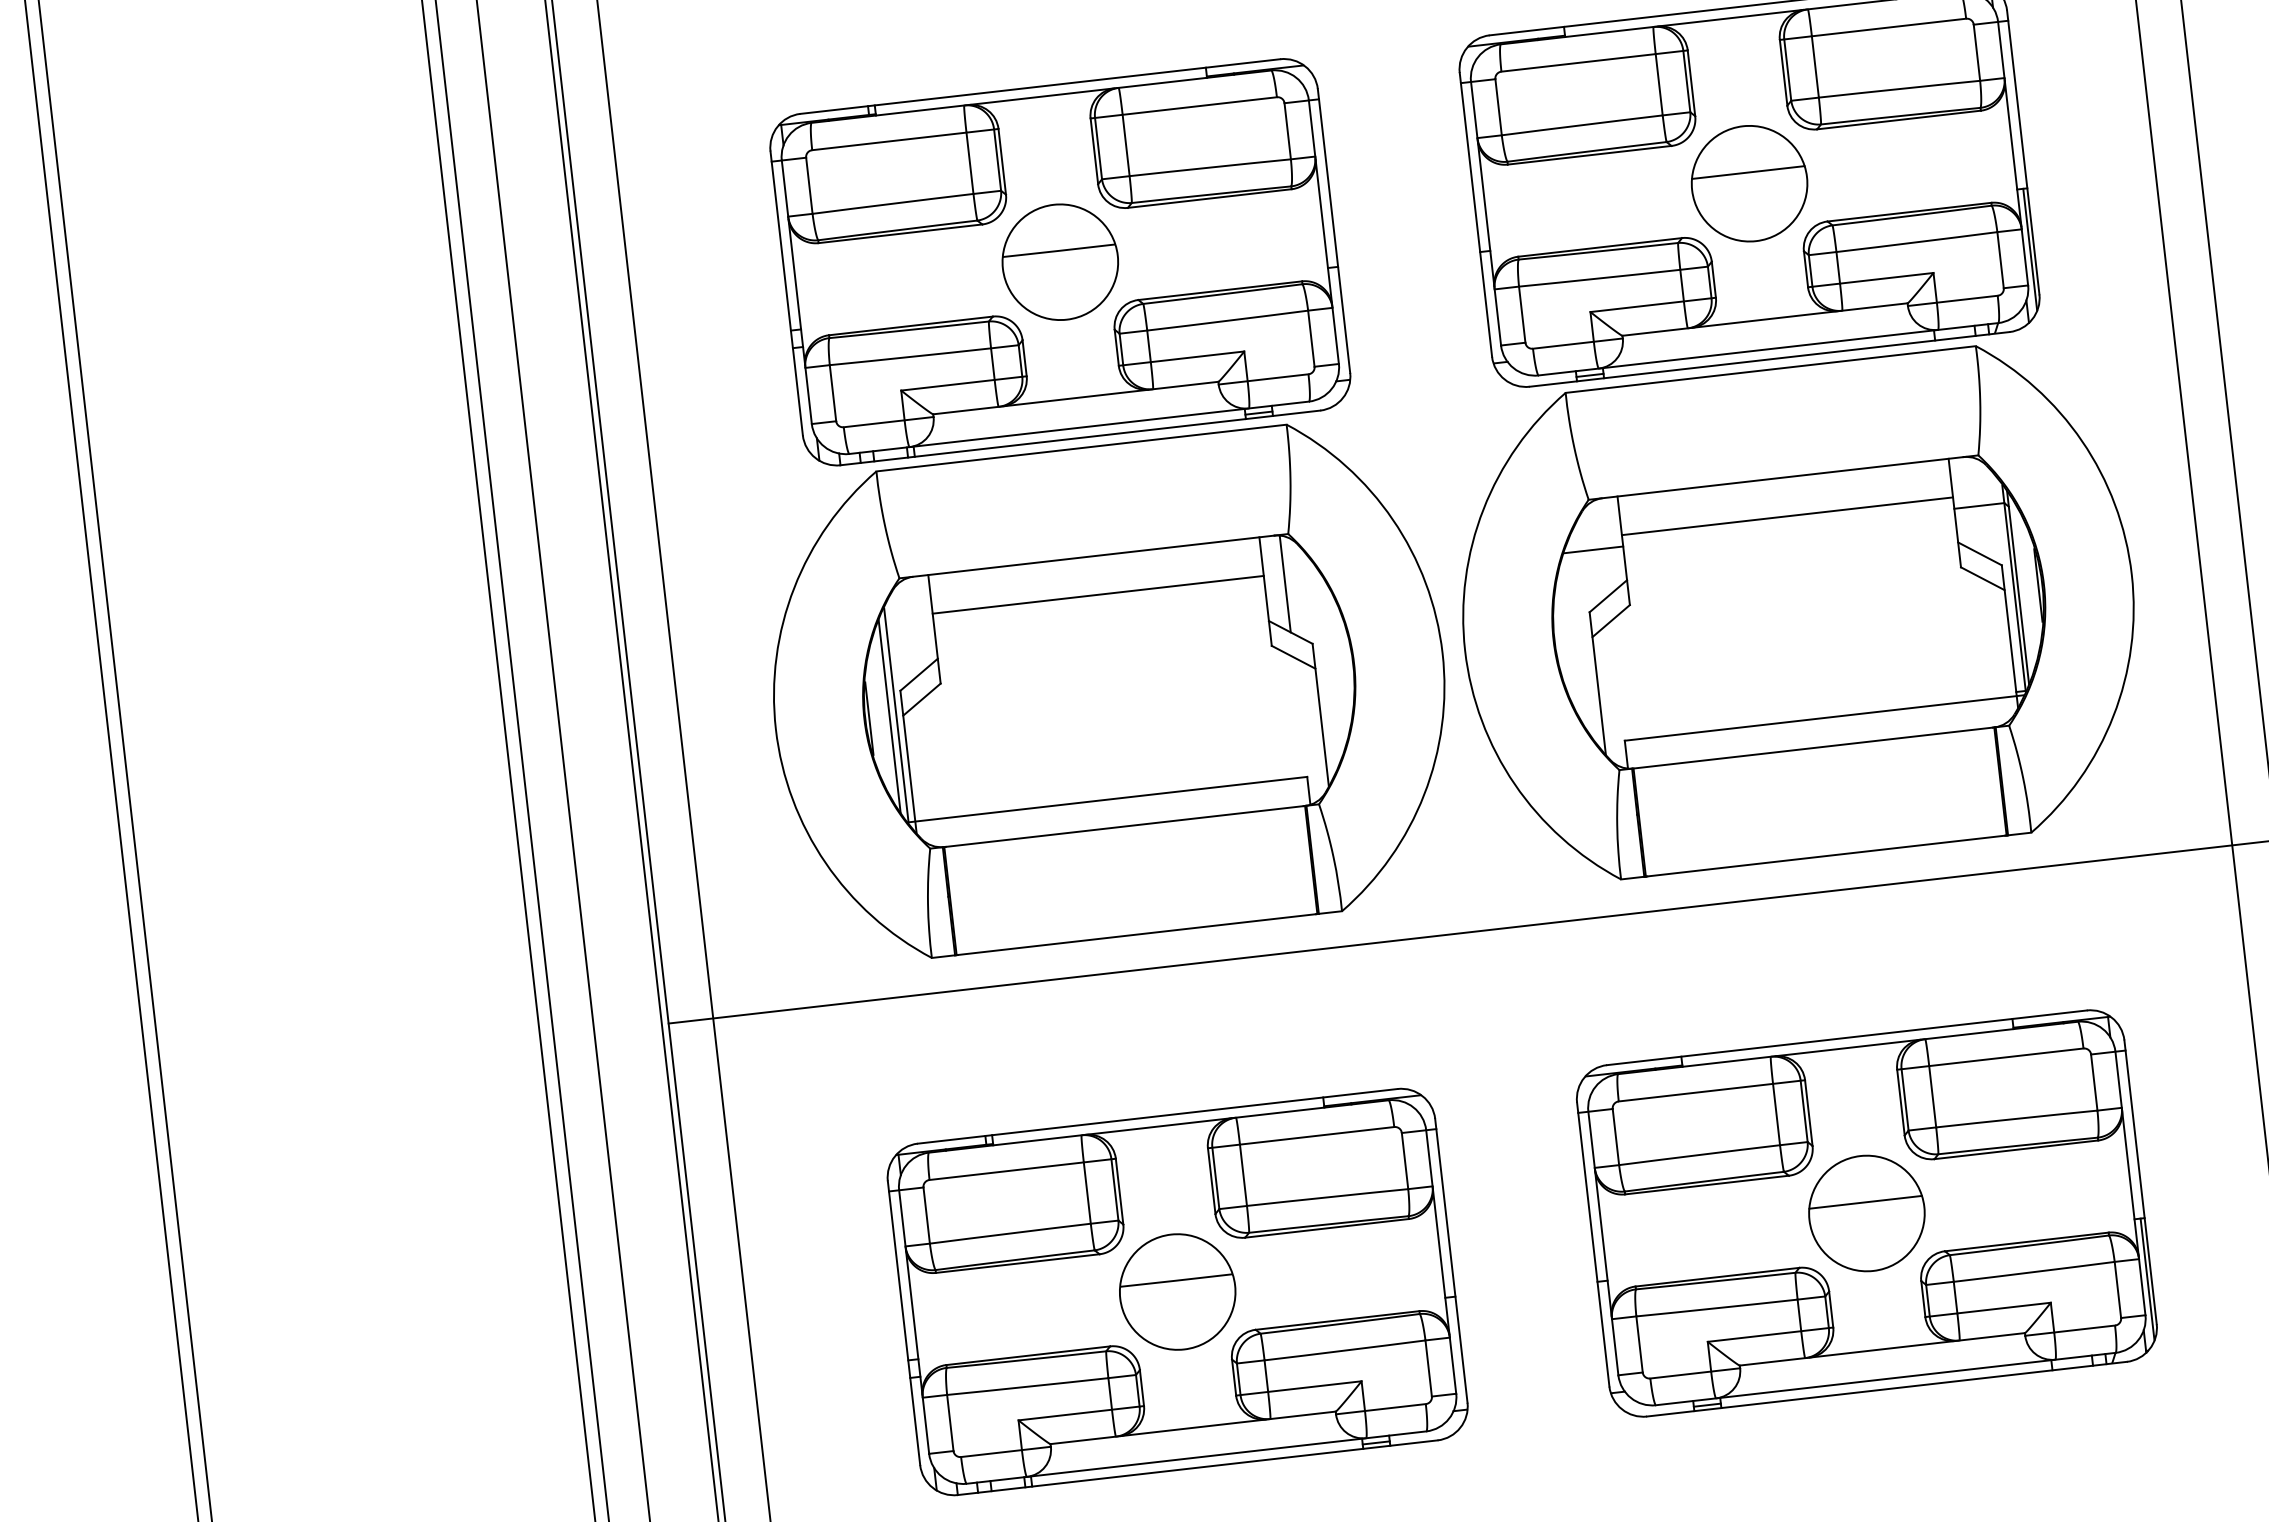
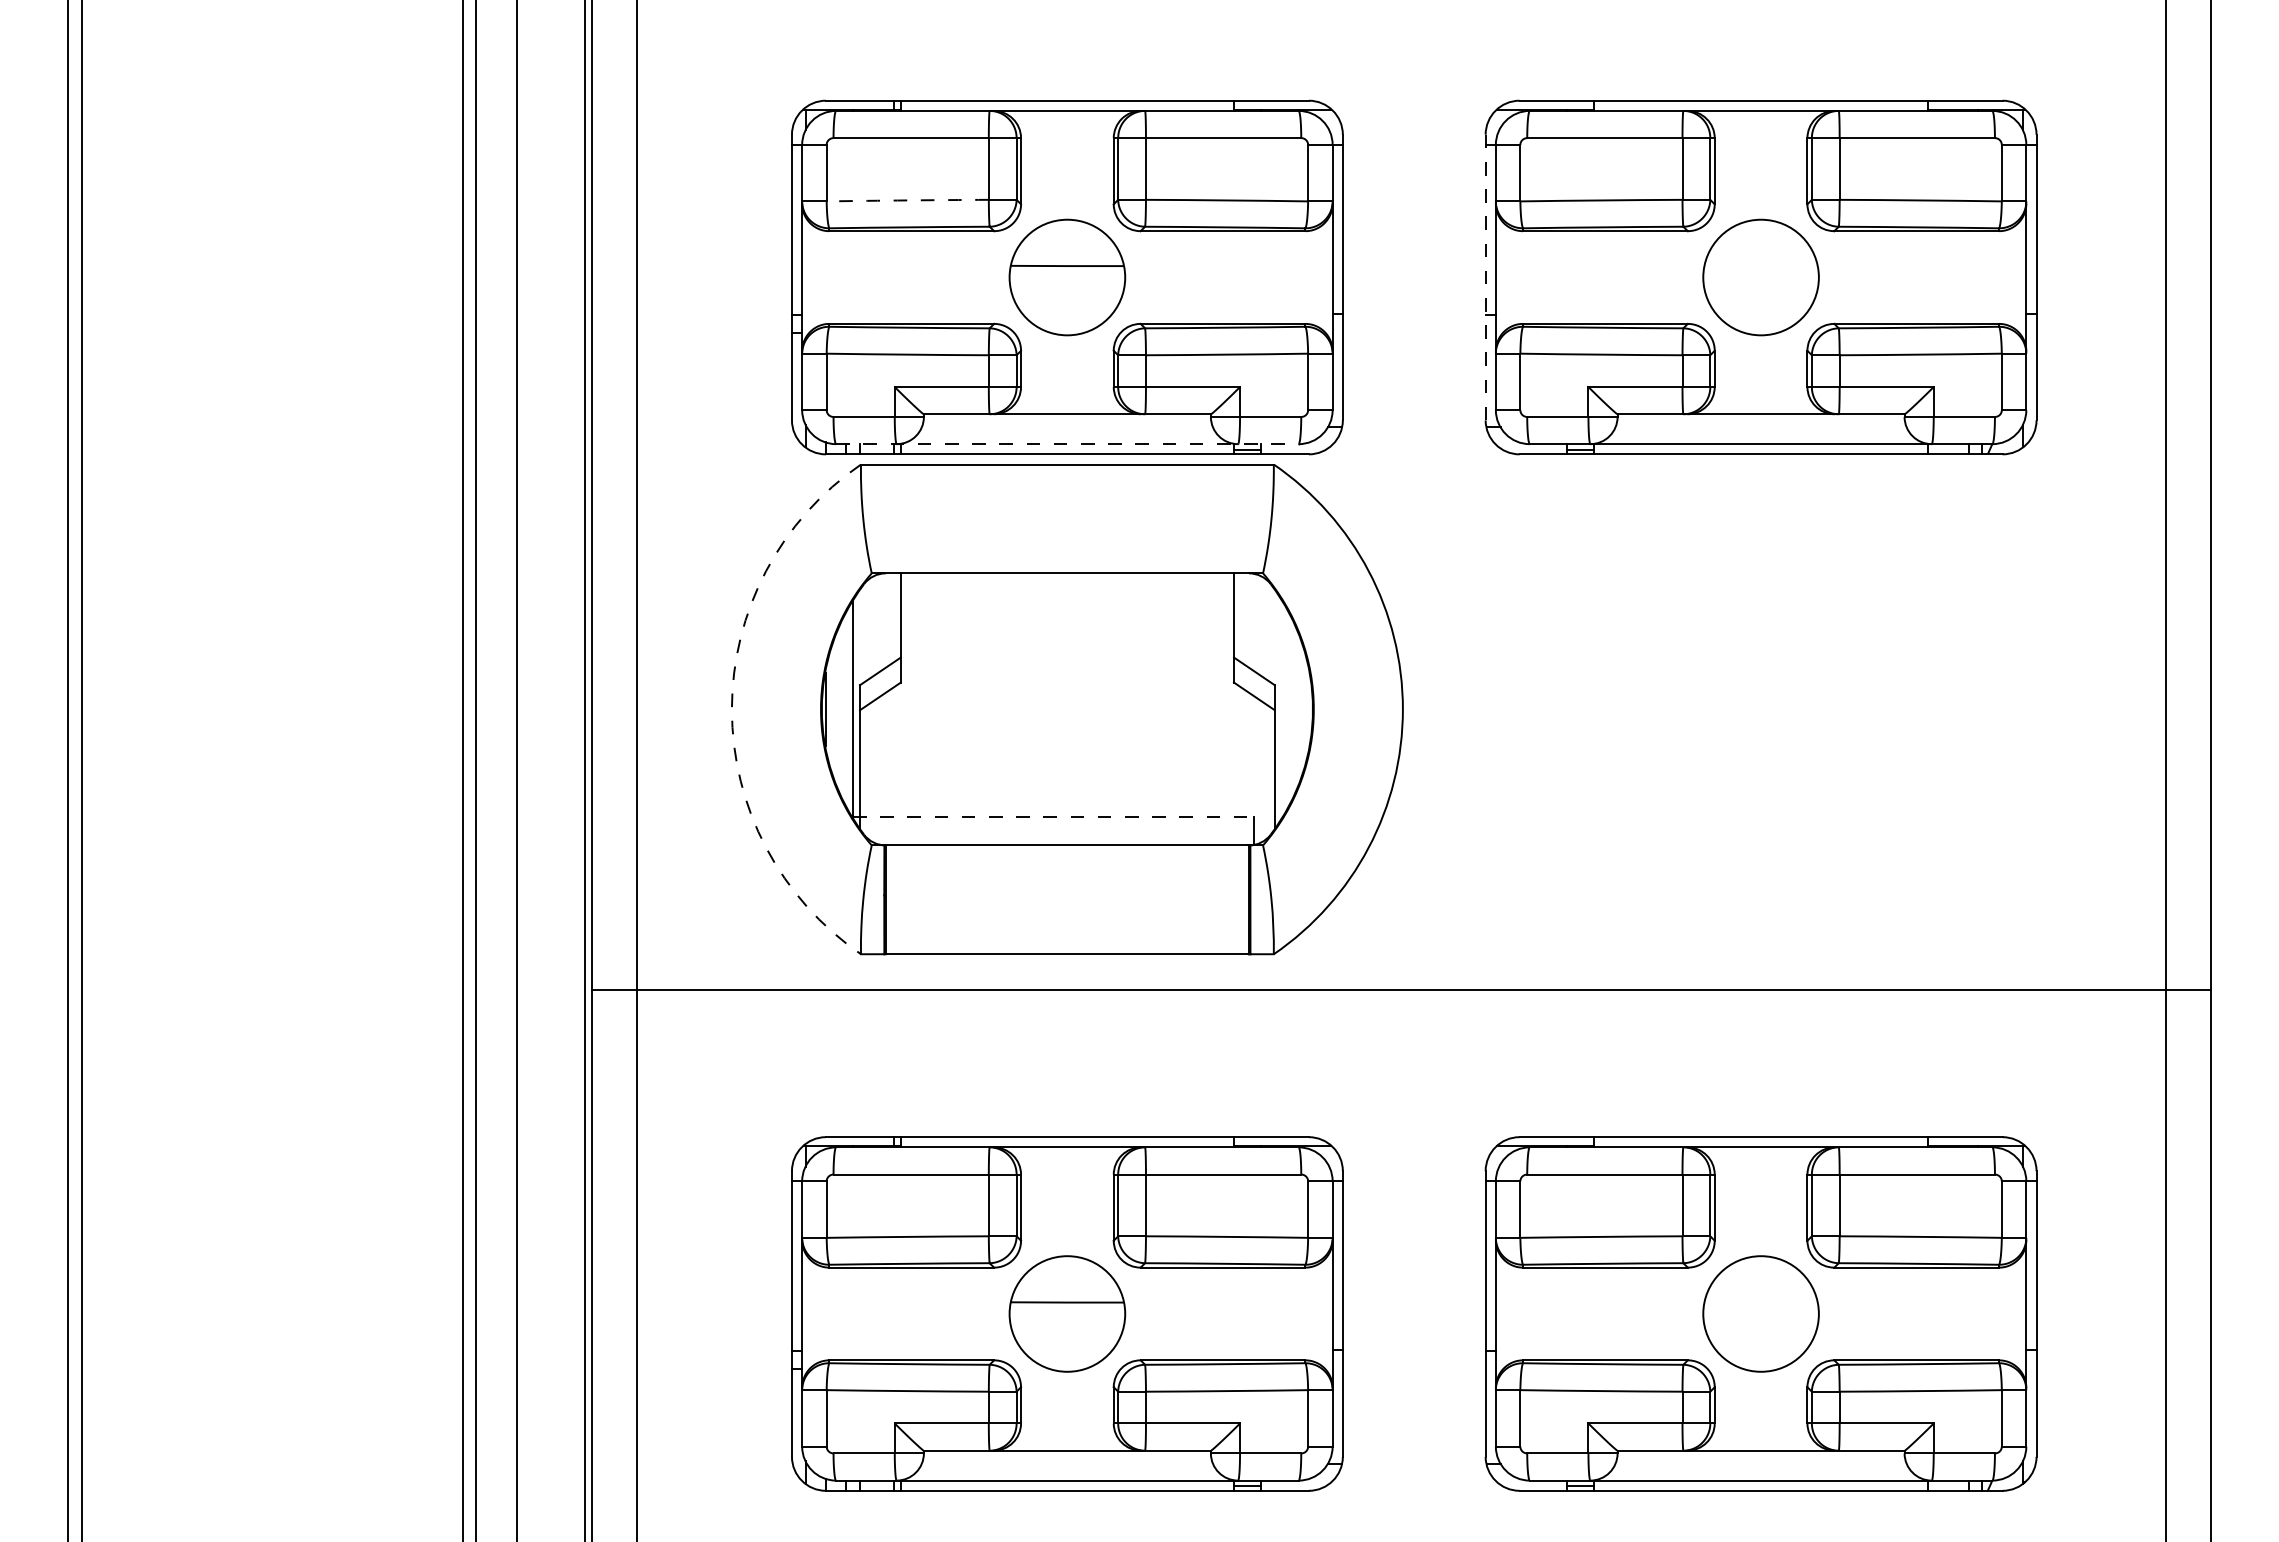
line: (1747, 172) -> (1760, 266), removed
arc: (892, 203) -> (907, 200), solid -> dashed
line: (1475, 214) -> (1485, 277), solid -> dashed
line: (2030, 249) -> (2032, 374), removed
line: (1079, 428) -> (1067, 444), solid -> dashed
line: (1285, 583) -> (1254, 622), removed
line: (1098, 595) -> (1067, 612), removed
part: (1797, 612) -> (1760, 709), removed
line: (889, 716) -> (846, 709), removed
arc: (775, 729) -> (731, 709), solid -> dashed
line: (1107, 799) -> (1053, 816), solid -> dashed
line: (1865, 1202) -> (1760, 1302), removed
line: (2147, 1279) -> (2032, 1411), removed

